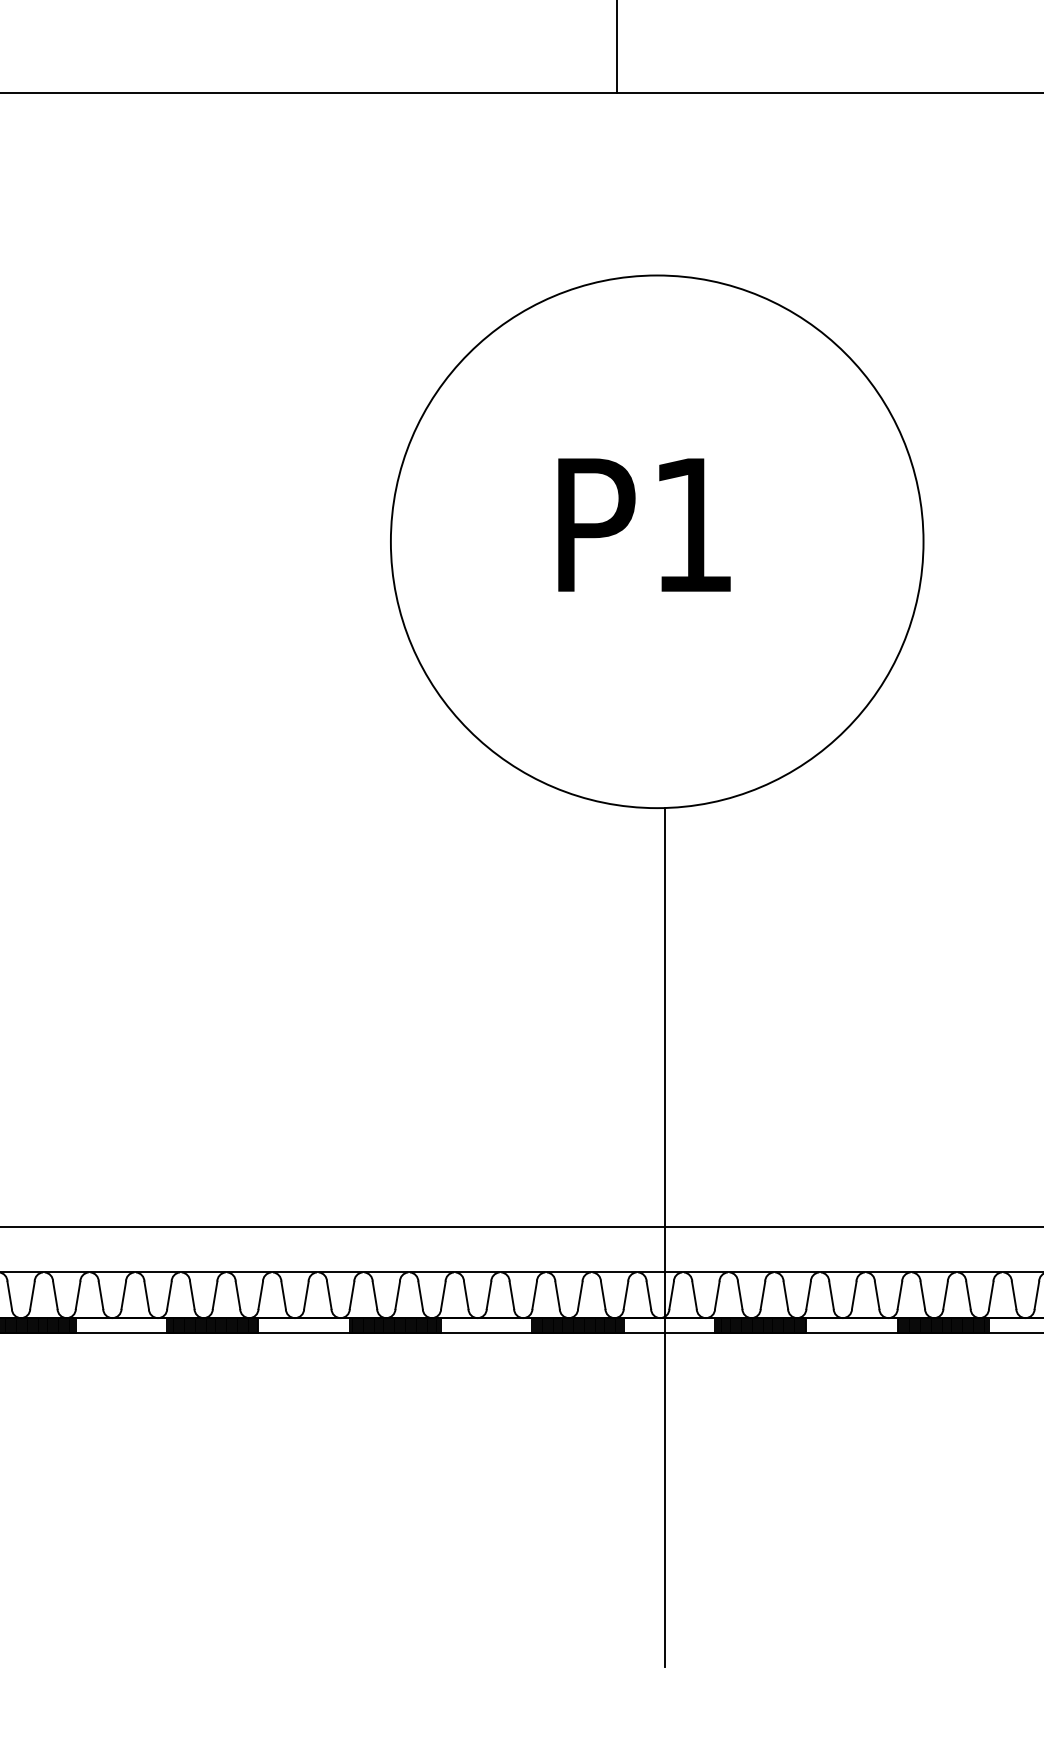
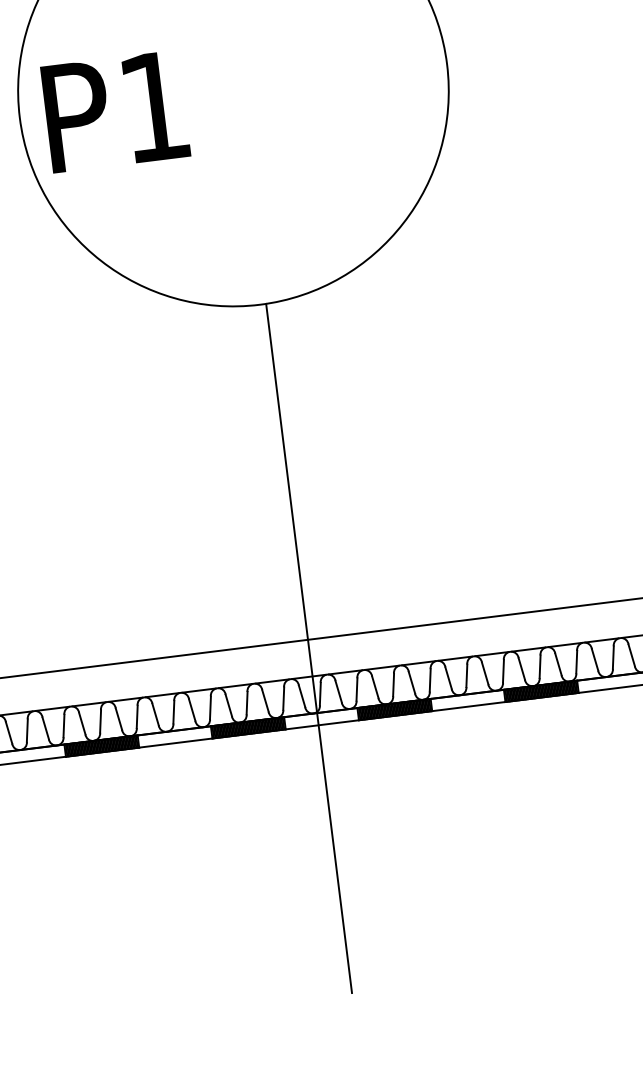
text: (644, 524) -> (115, 111), moved

